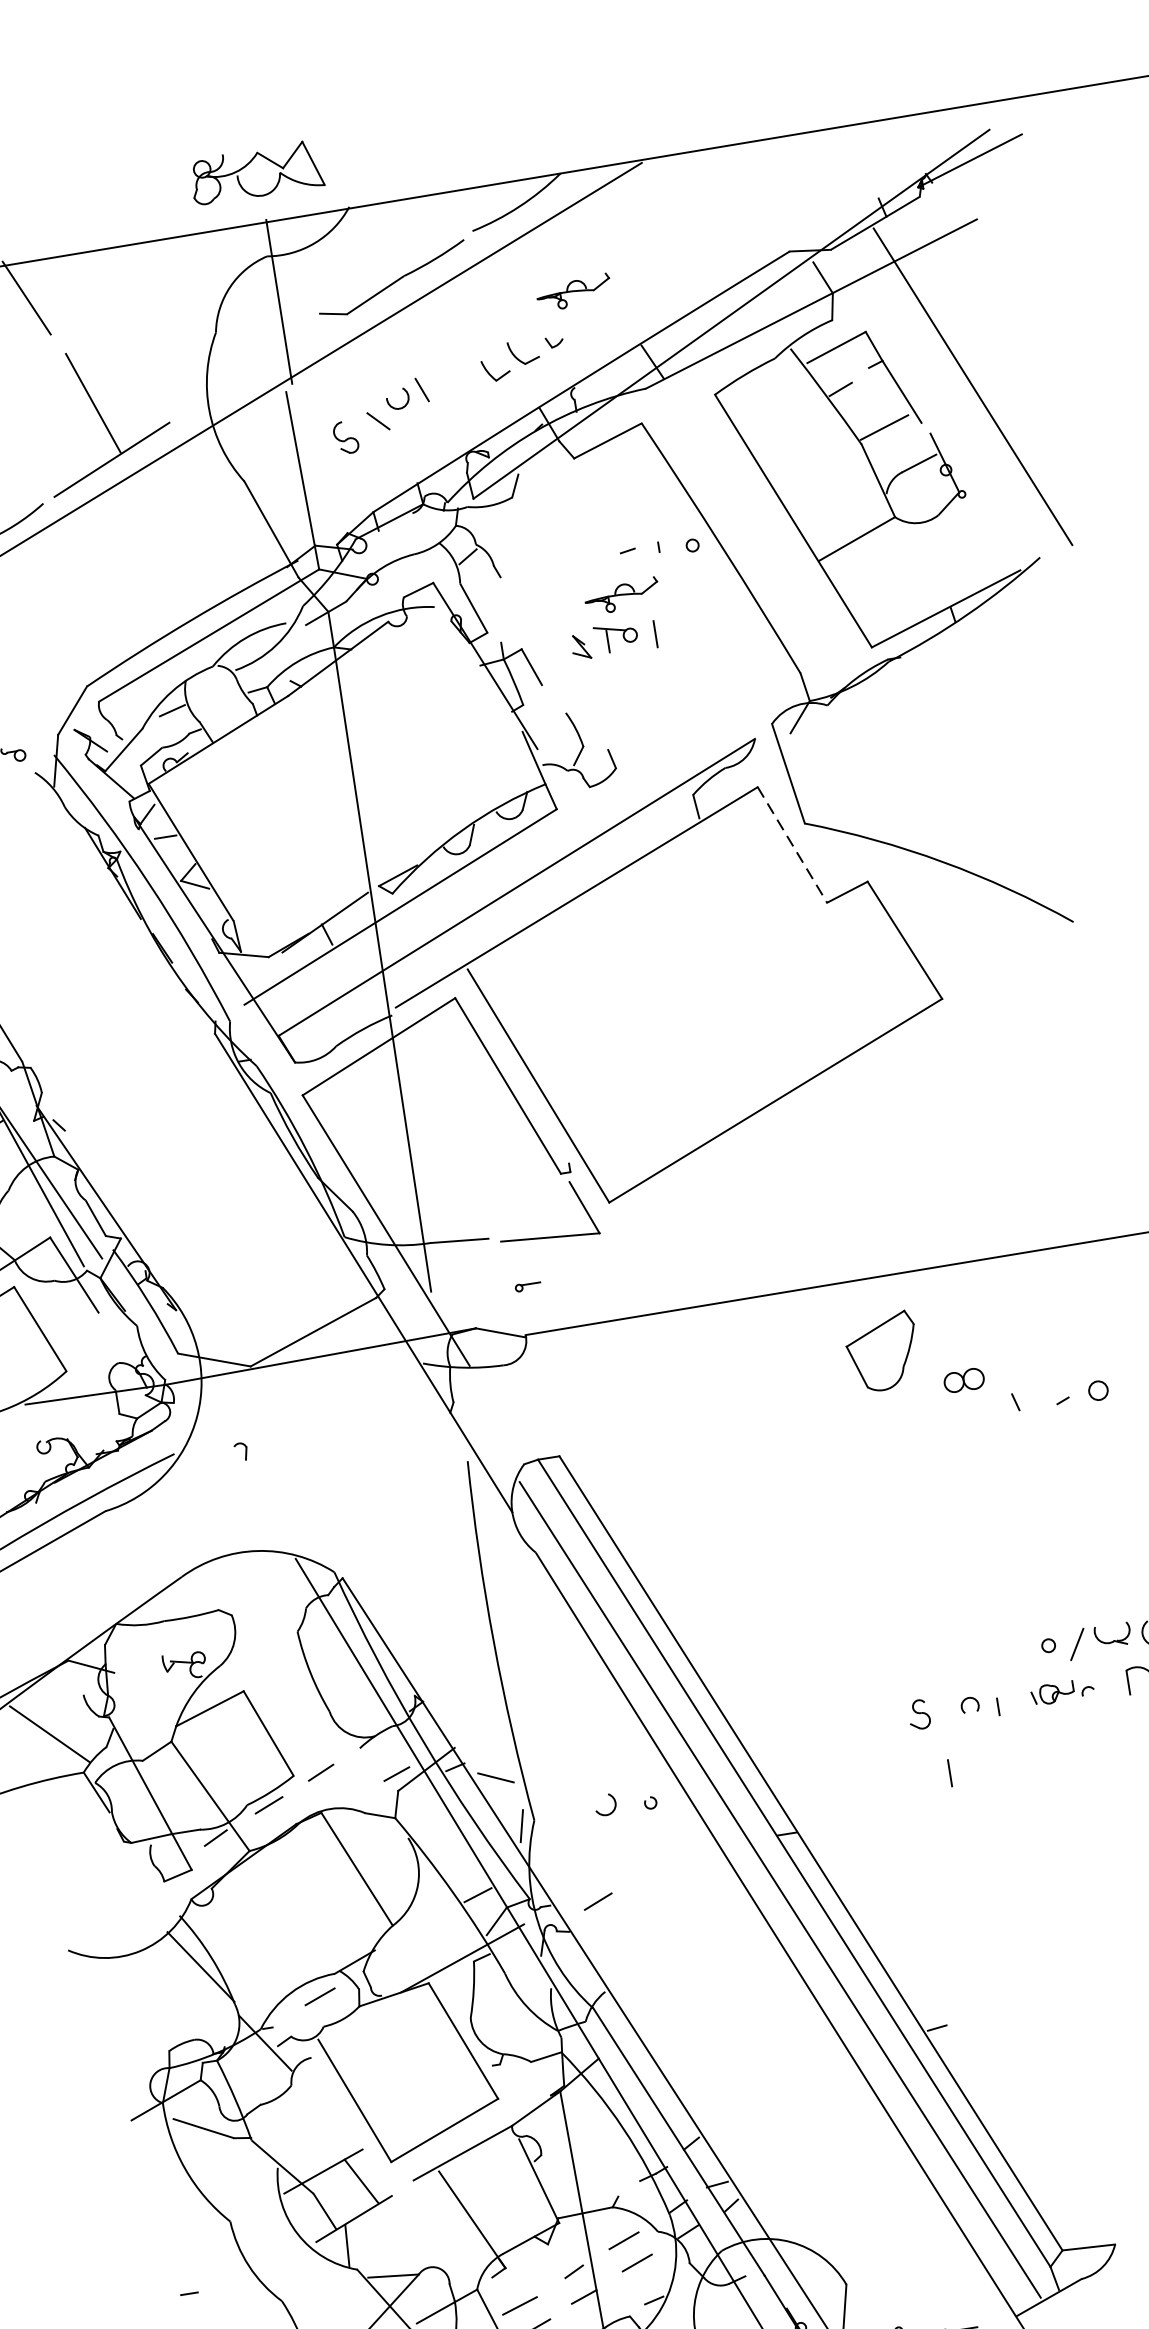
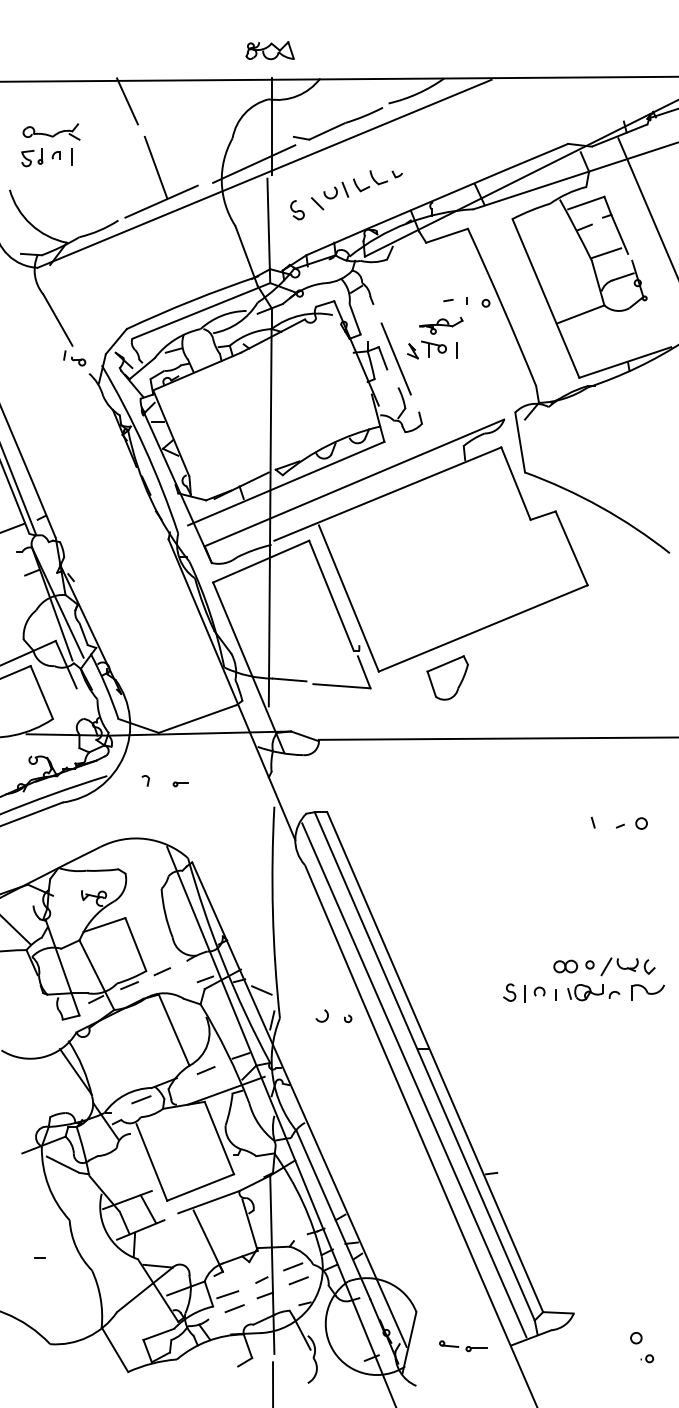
part: (255, 172) -> (269, 50), size x0.62
part: (574, 291) -> (441, 147), removed
part: (522, 359) -> (377, 181), moved
line: (260, 369) -> (254, 163), added
line: (553, 664) -> (395, 358), added
line: (793, 846) -> (516, 484), dashed -> solid
part: (527, 1286) -> (180, 784), moved
part: (882, 1351) -> (447, 677), moved
part: (963, 1380) -> (565, 966), moved
part: (1062, 1691) -> (593, 992), size x1.43
line: (948, 1772) -> (524, 993), moved
line: (597, 1901) -> (205, 1070), moved

